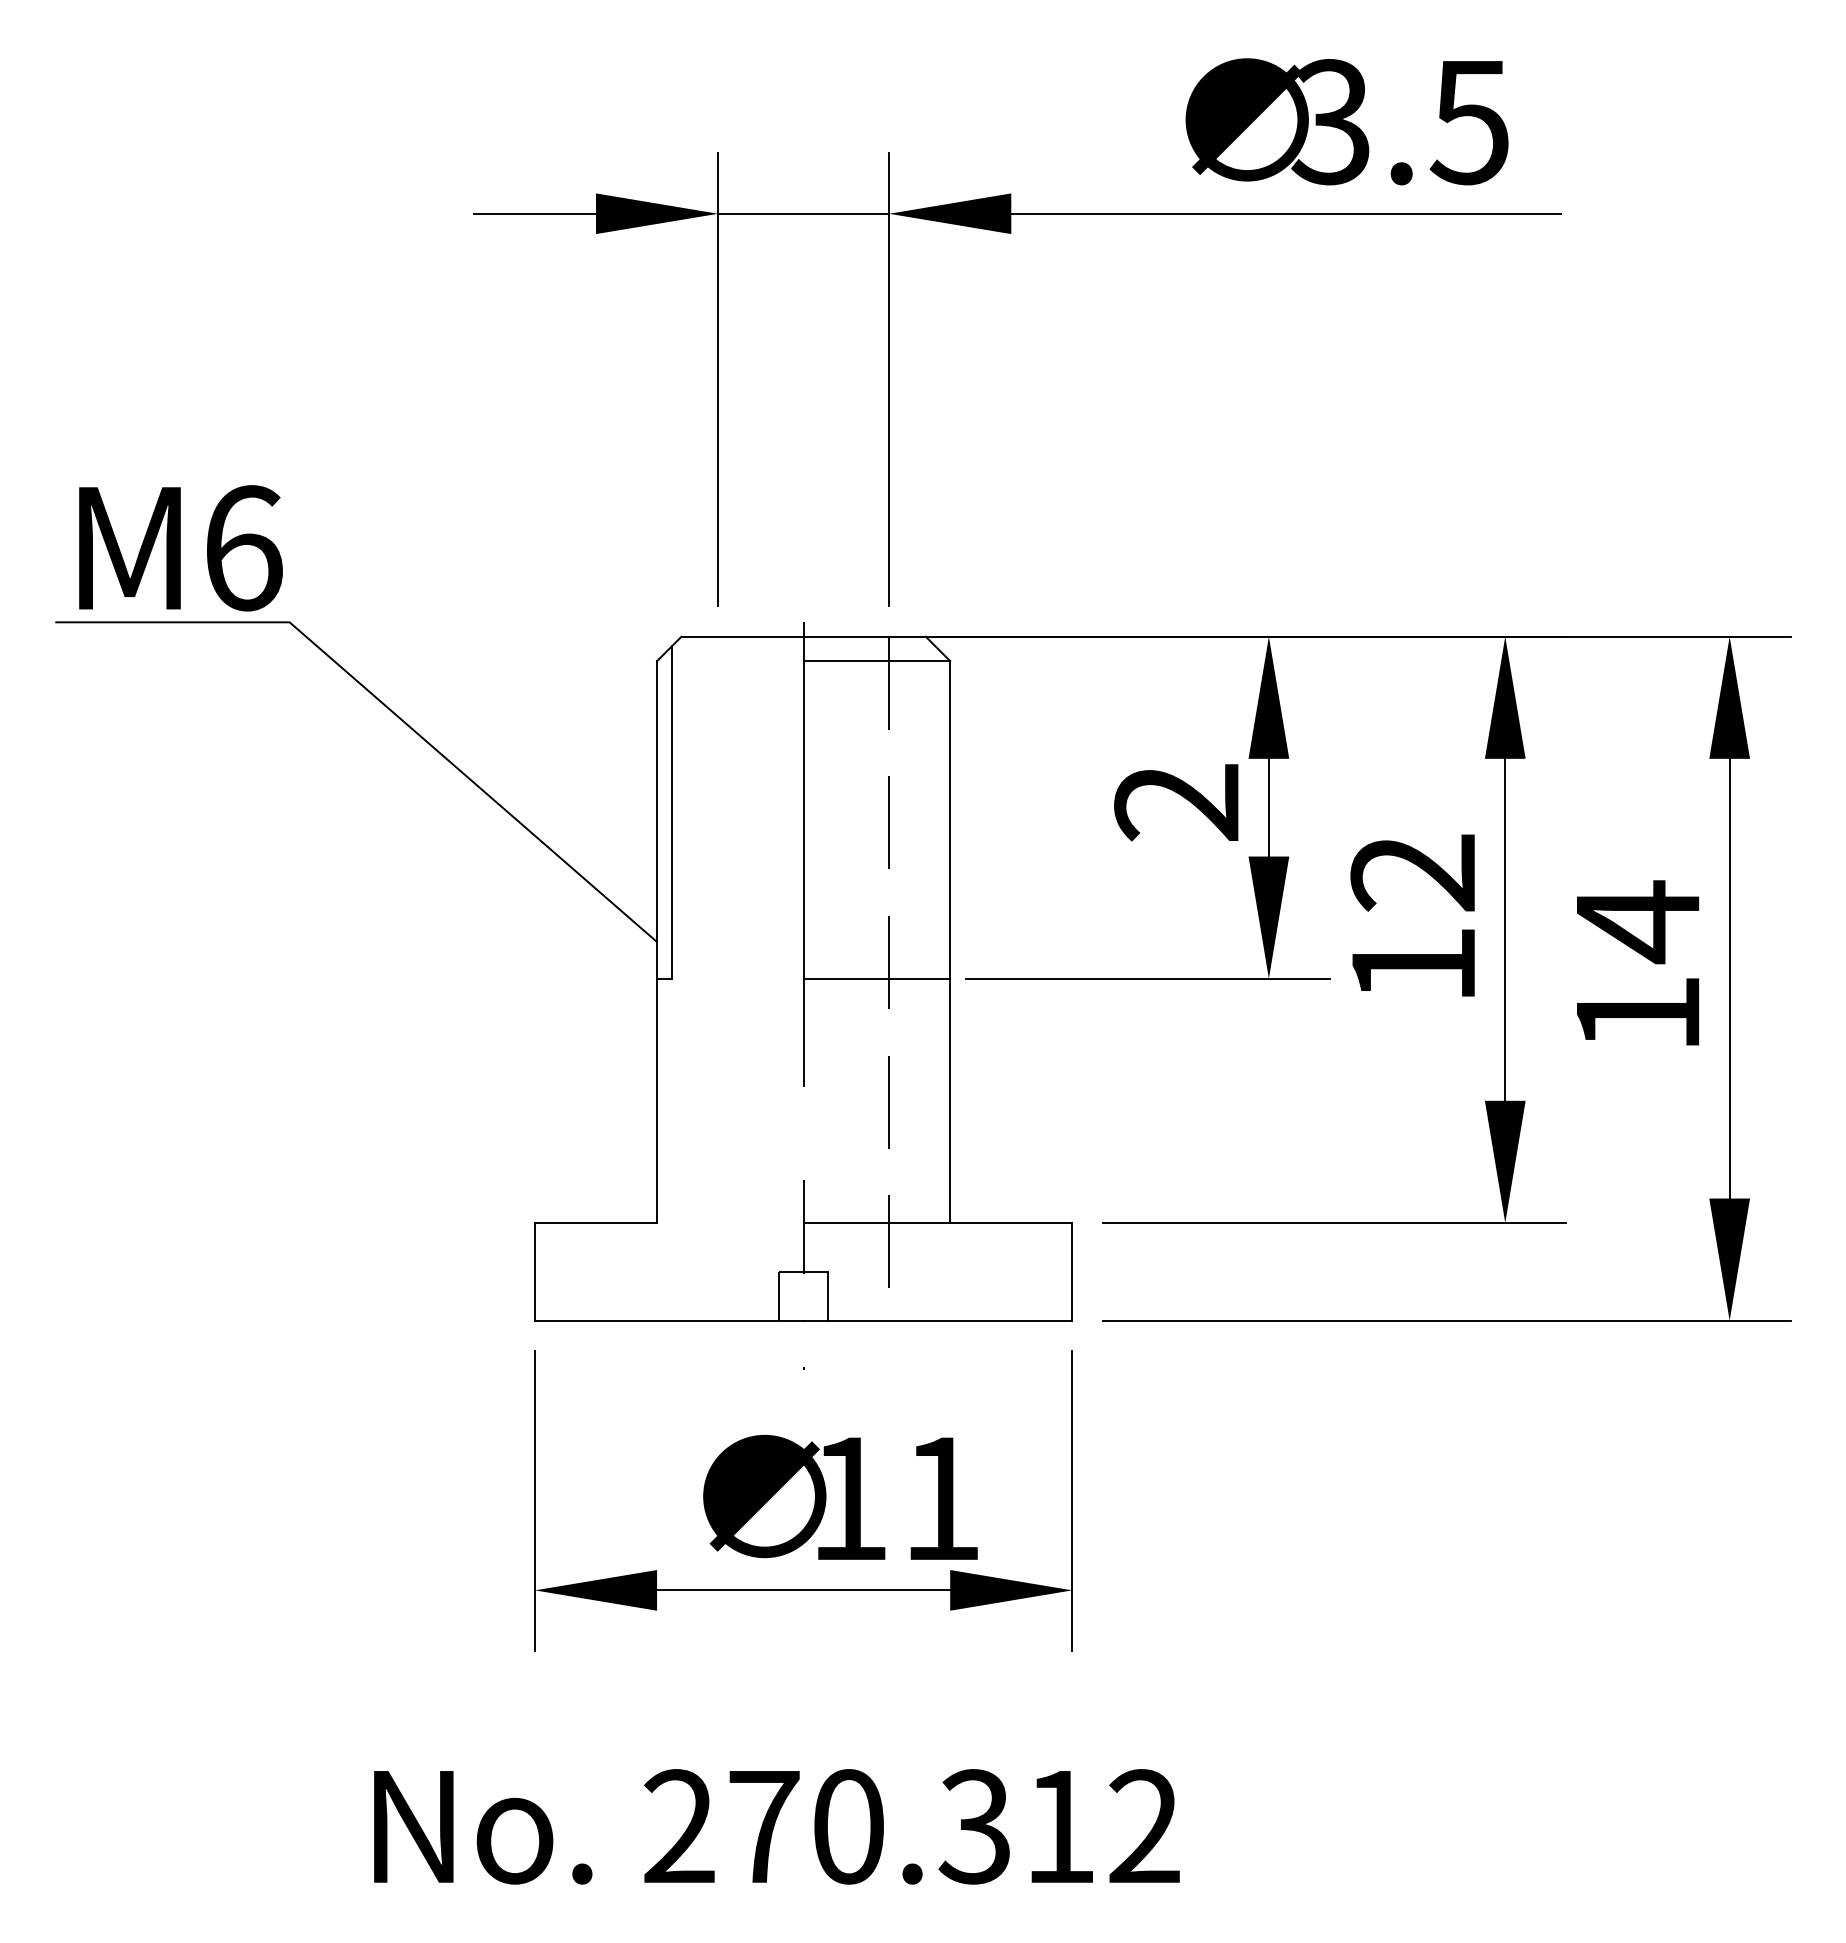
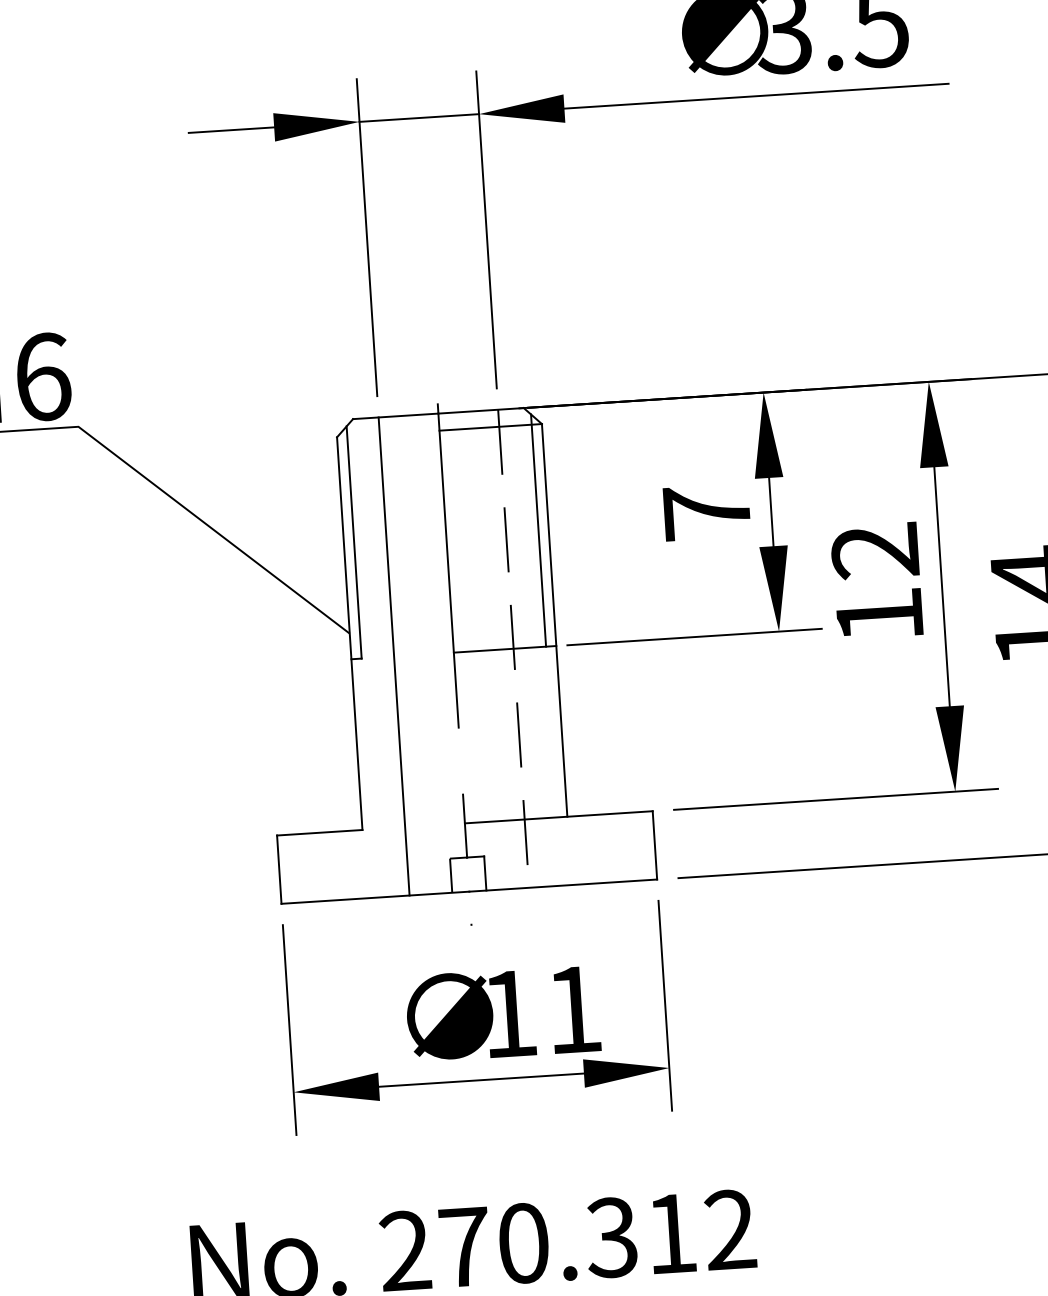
text: (1176, 802) -> (706, 512), 2 -> 7
line: (935, 812) -> (538, 530), added
line: (718, 978) -> (394, 656), added

